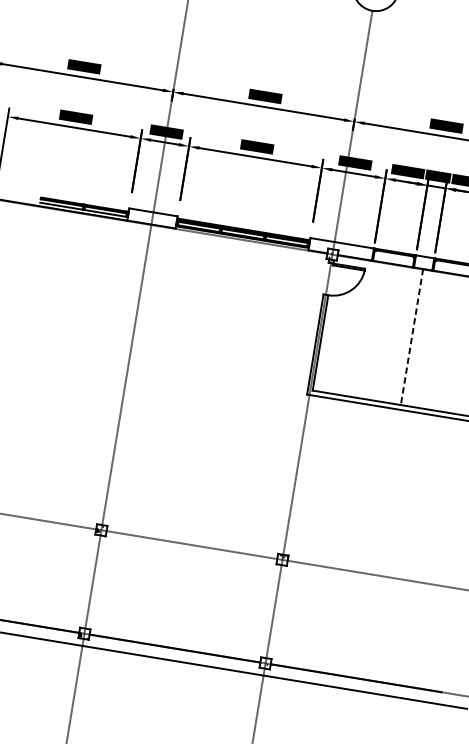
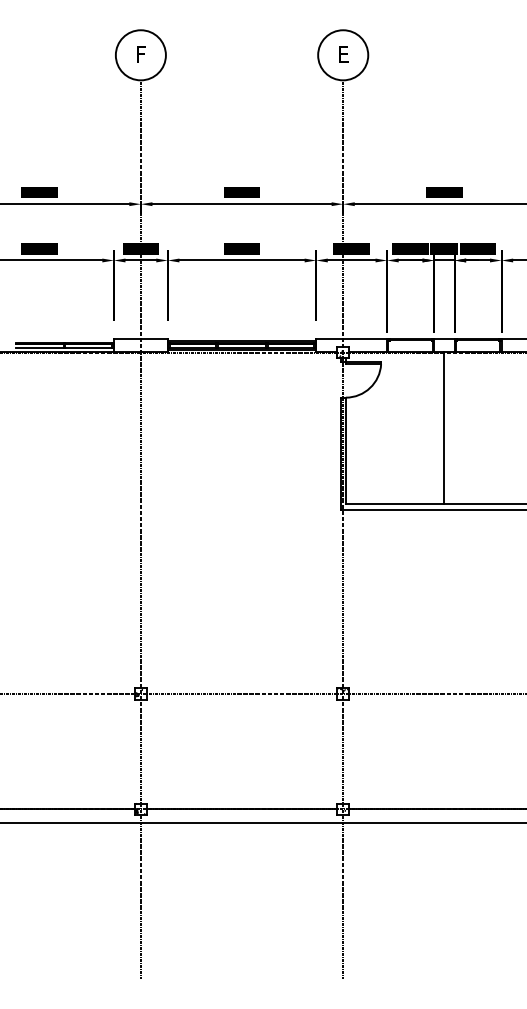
line: (412, 337) -> (444, 428), dashed -> solid

